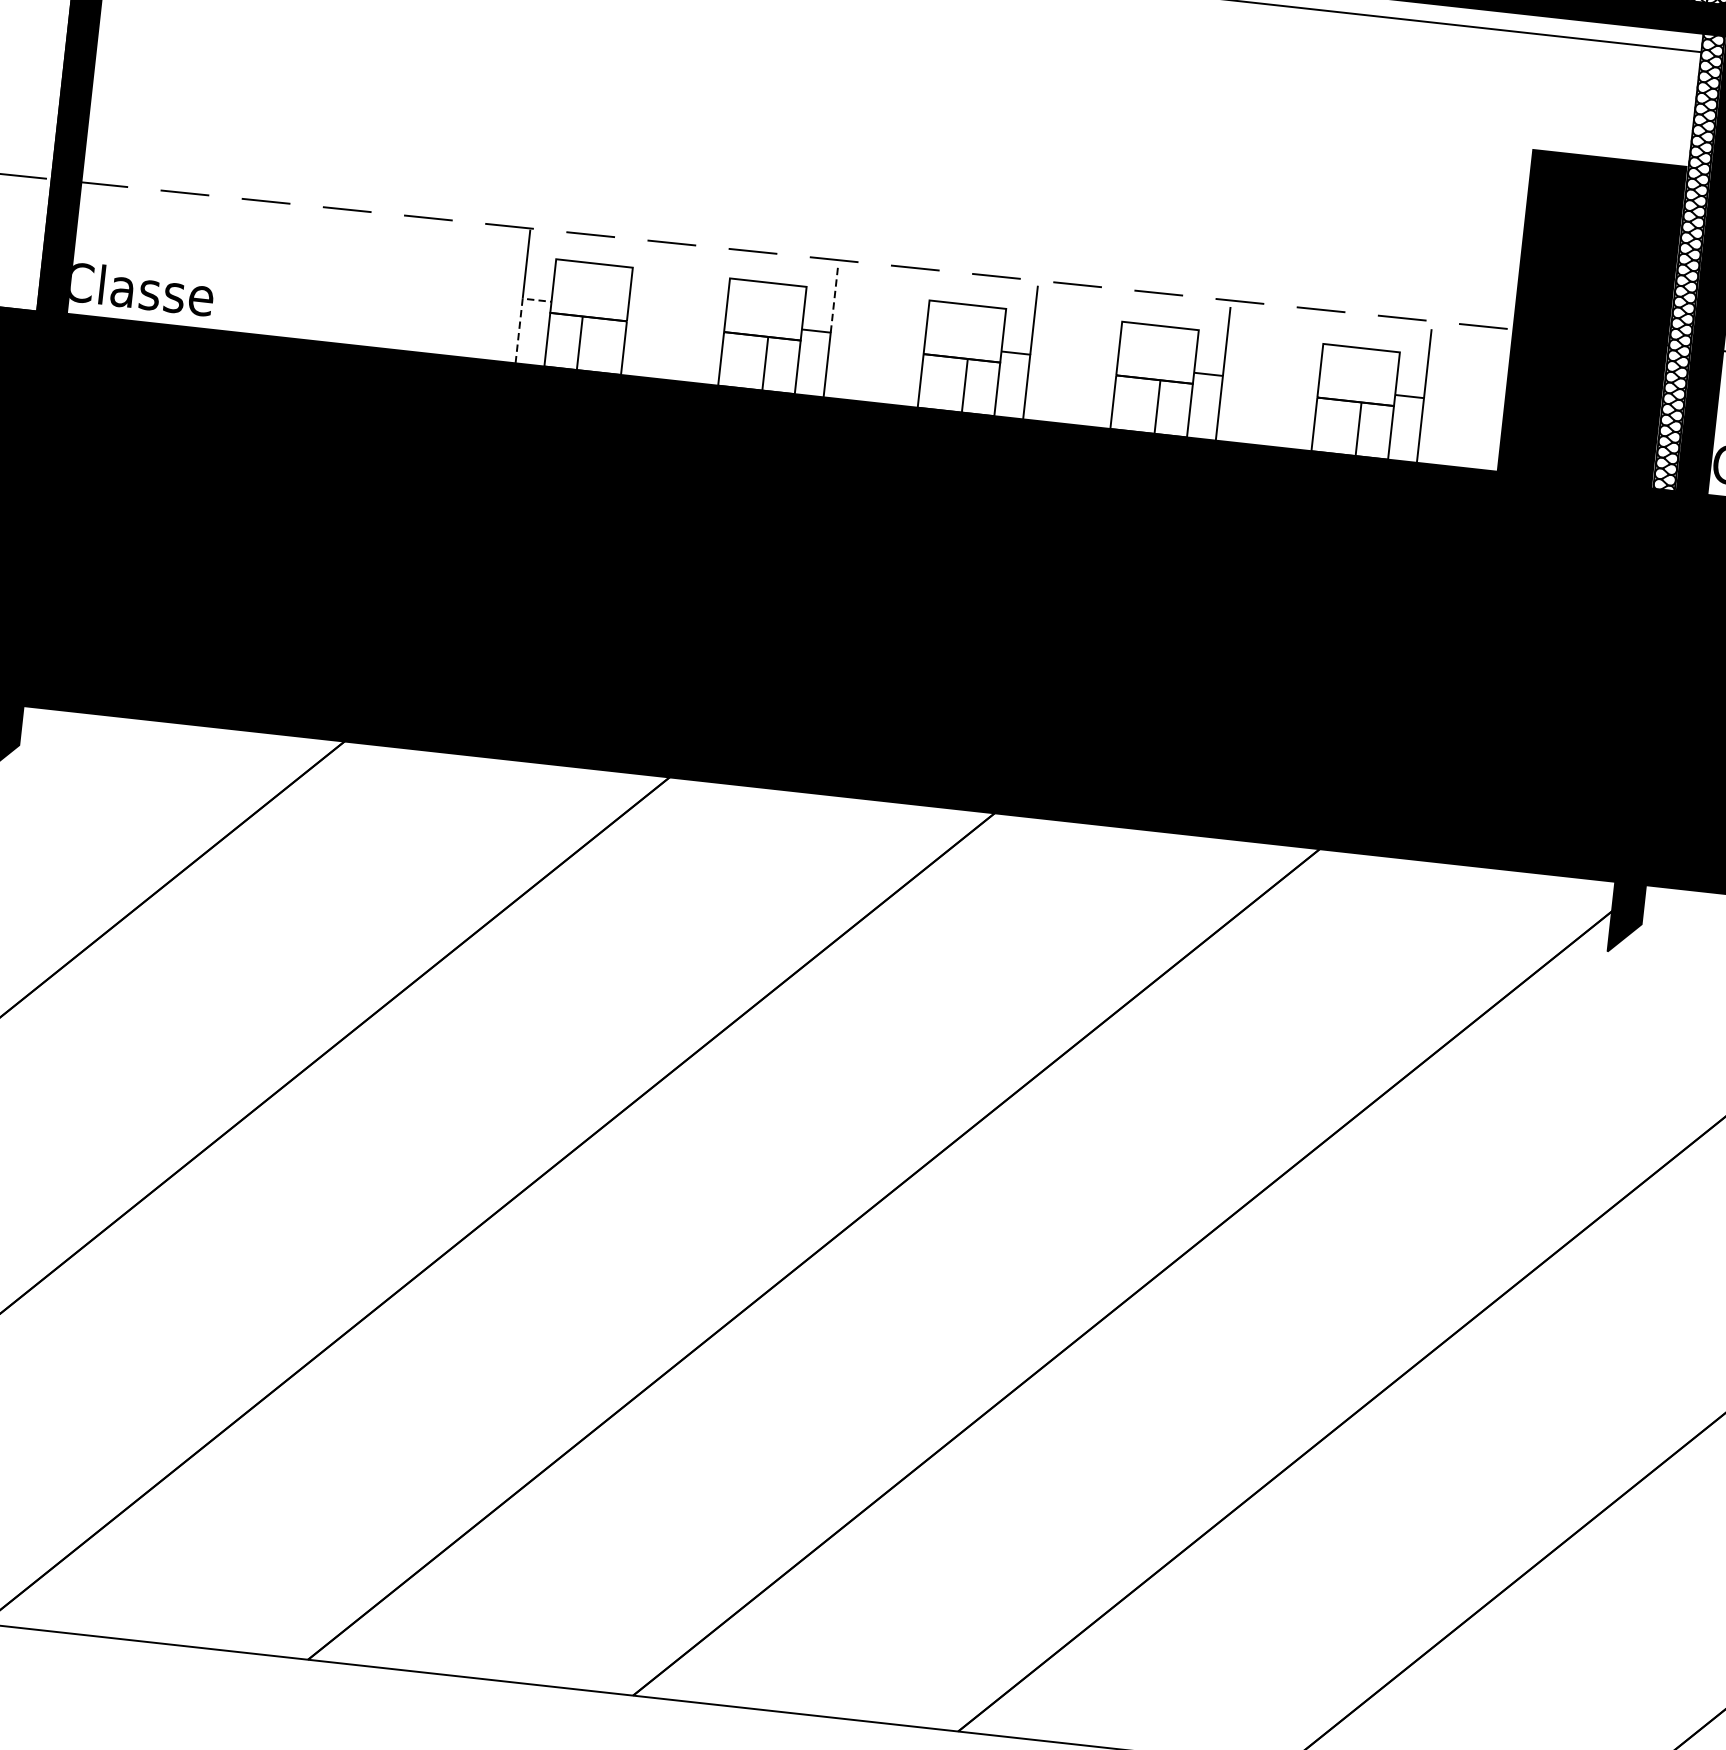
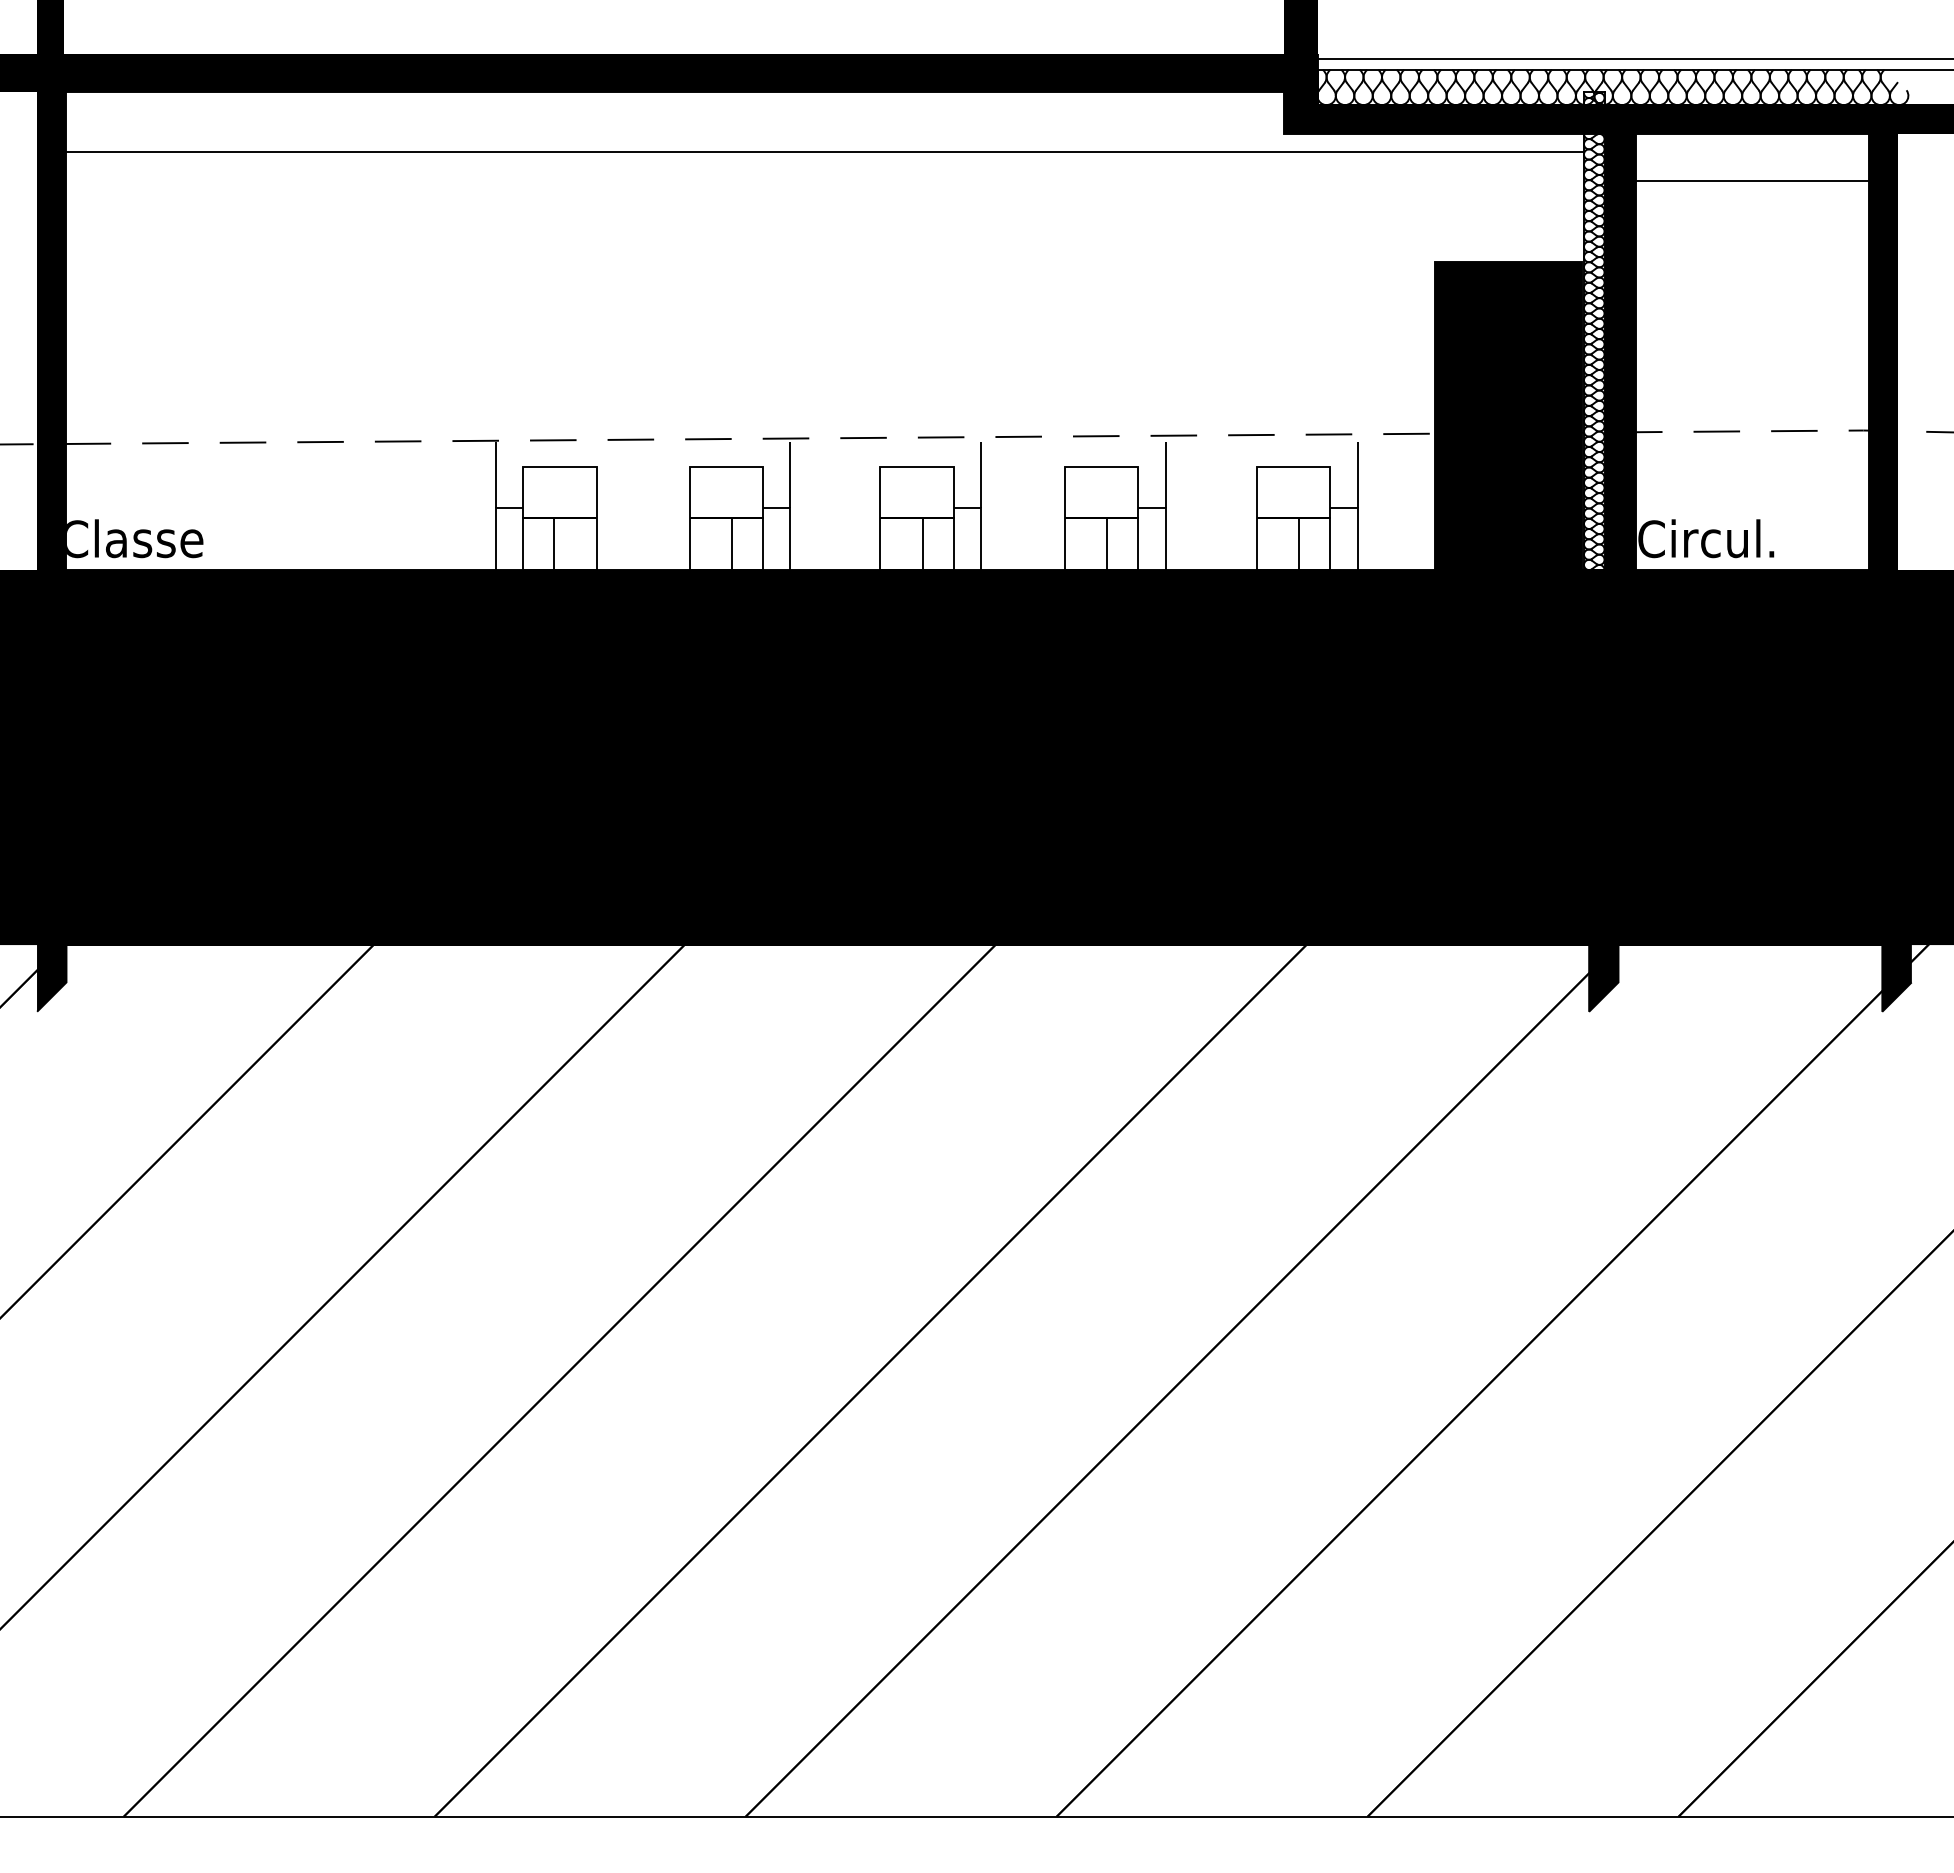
line: (834, 297) -> (790, 474), dashed -> solid
line: (520, 314) -> (495, 523), dashed -> solid

